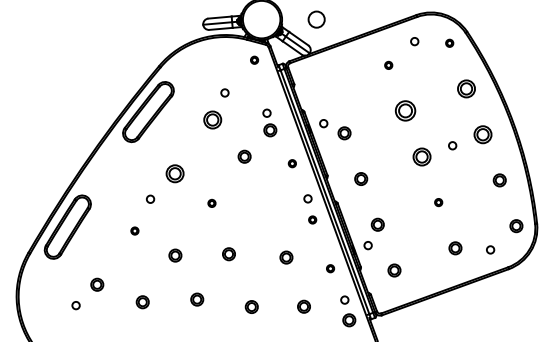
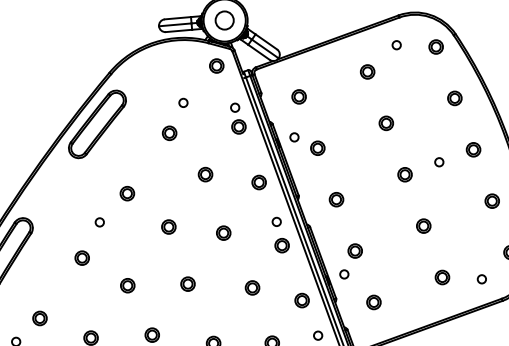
circle: (316, 19) -> (224, 20), moved
part: (449, 43) -> (435, 47), size x1.67
part: (254, 60) -> (216, 66), size x1.67
part: (388, 65) -> (367, 72), size x1.67
part: (327, 87) -> (298, 96), added
part: (466, 88) -> (454, 97), size x0.71
part: (405, 111) -> (386, 123), size x0.62
part: (212, 119) -> (169, 132), size x0.71
part: (269, 122) -> (237, 118), moved
part: (483, 134) -> (473, 149), size x0.71
part: (422, 156) -> (405, 174), size x0.71
part: (292, 163) -> (259, 182), size x1.67
part: (174, 173) -> (126, 193), size x0.71
part: (438, 202) -> (423, 226), size x1.67
part: (211, 203) -> (168, 227), size x1.67
part: (260, 208) -> (223, 232), added
part: (312, 219) -> (281, 245), size x1.67
part: (134, 230) -> (81, 257), size x1.67
part: (330, 268) -> (302, 300), size x1.67

